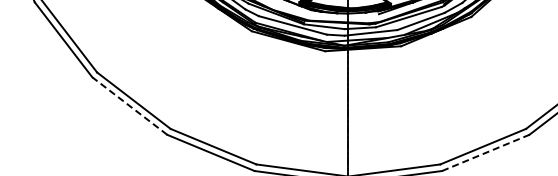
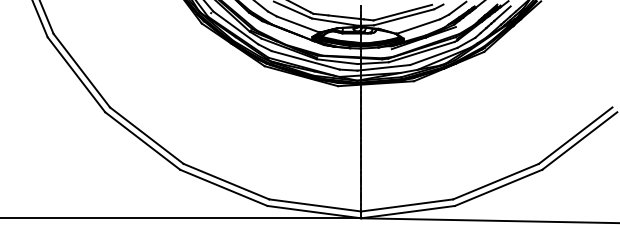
line: (129, 105) -> (142, 140), dashed -> solid
line: (486, 152) -> (499, 187), dashed -> solid

